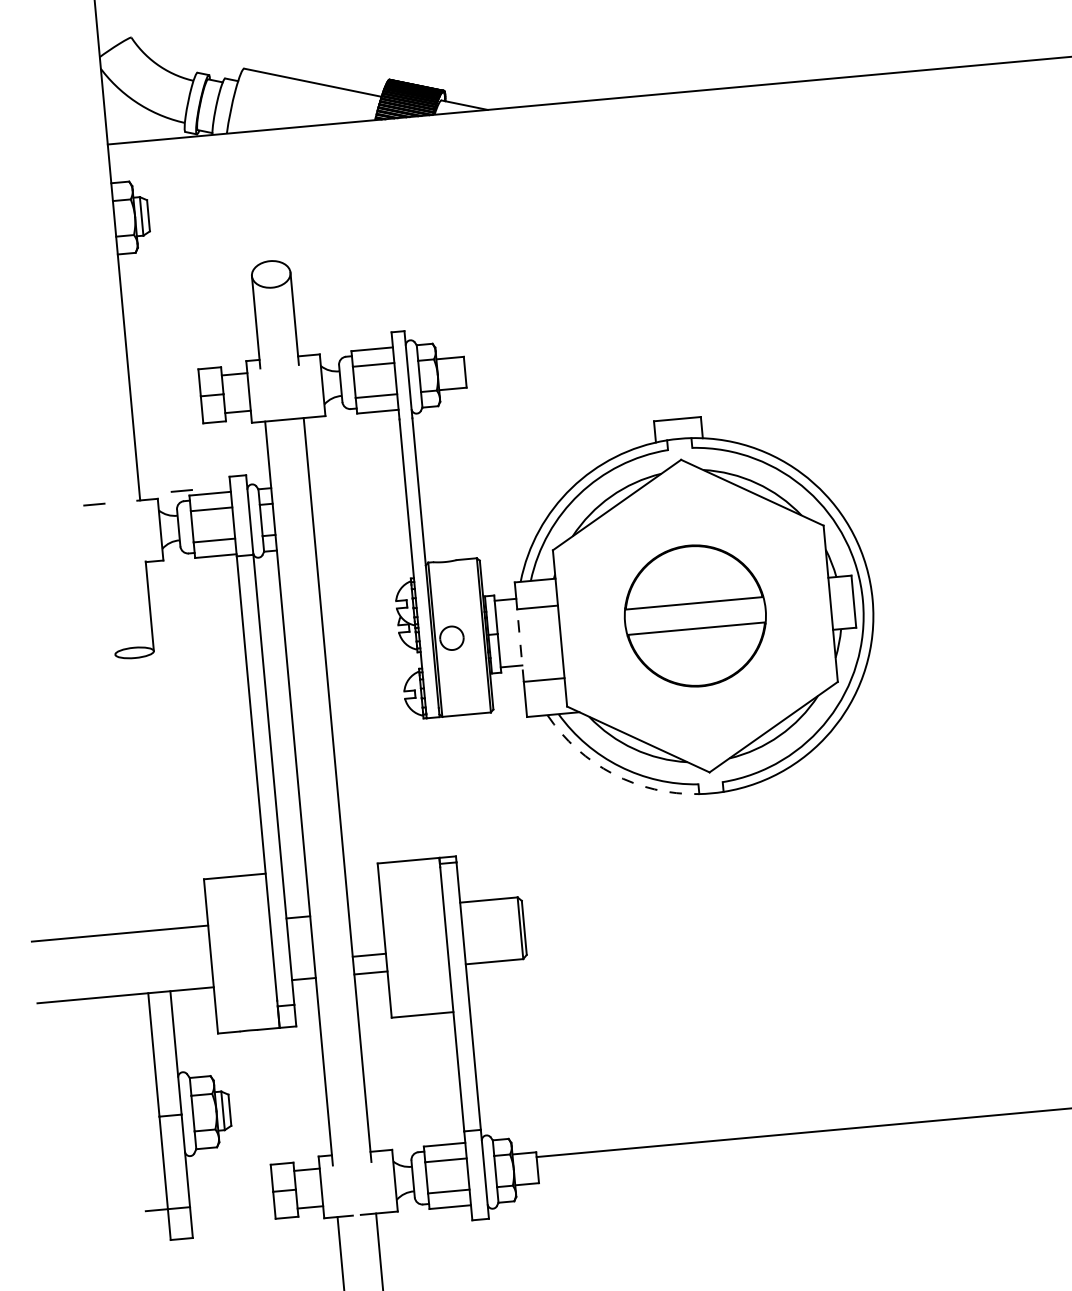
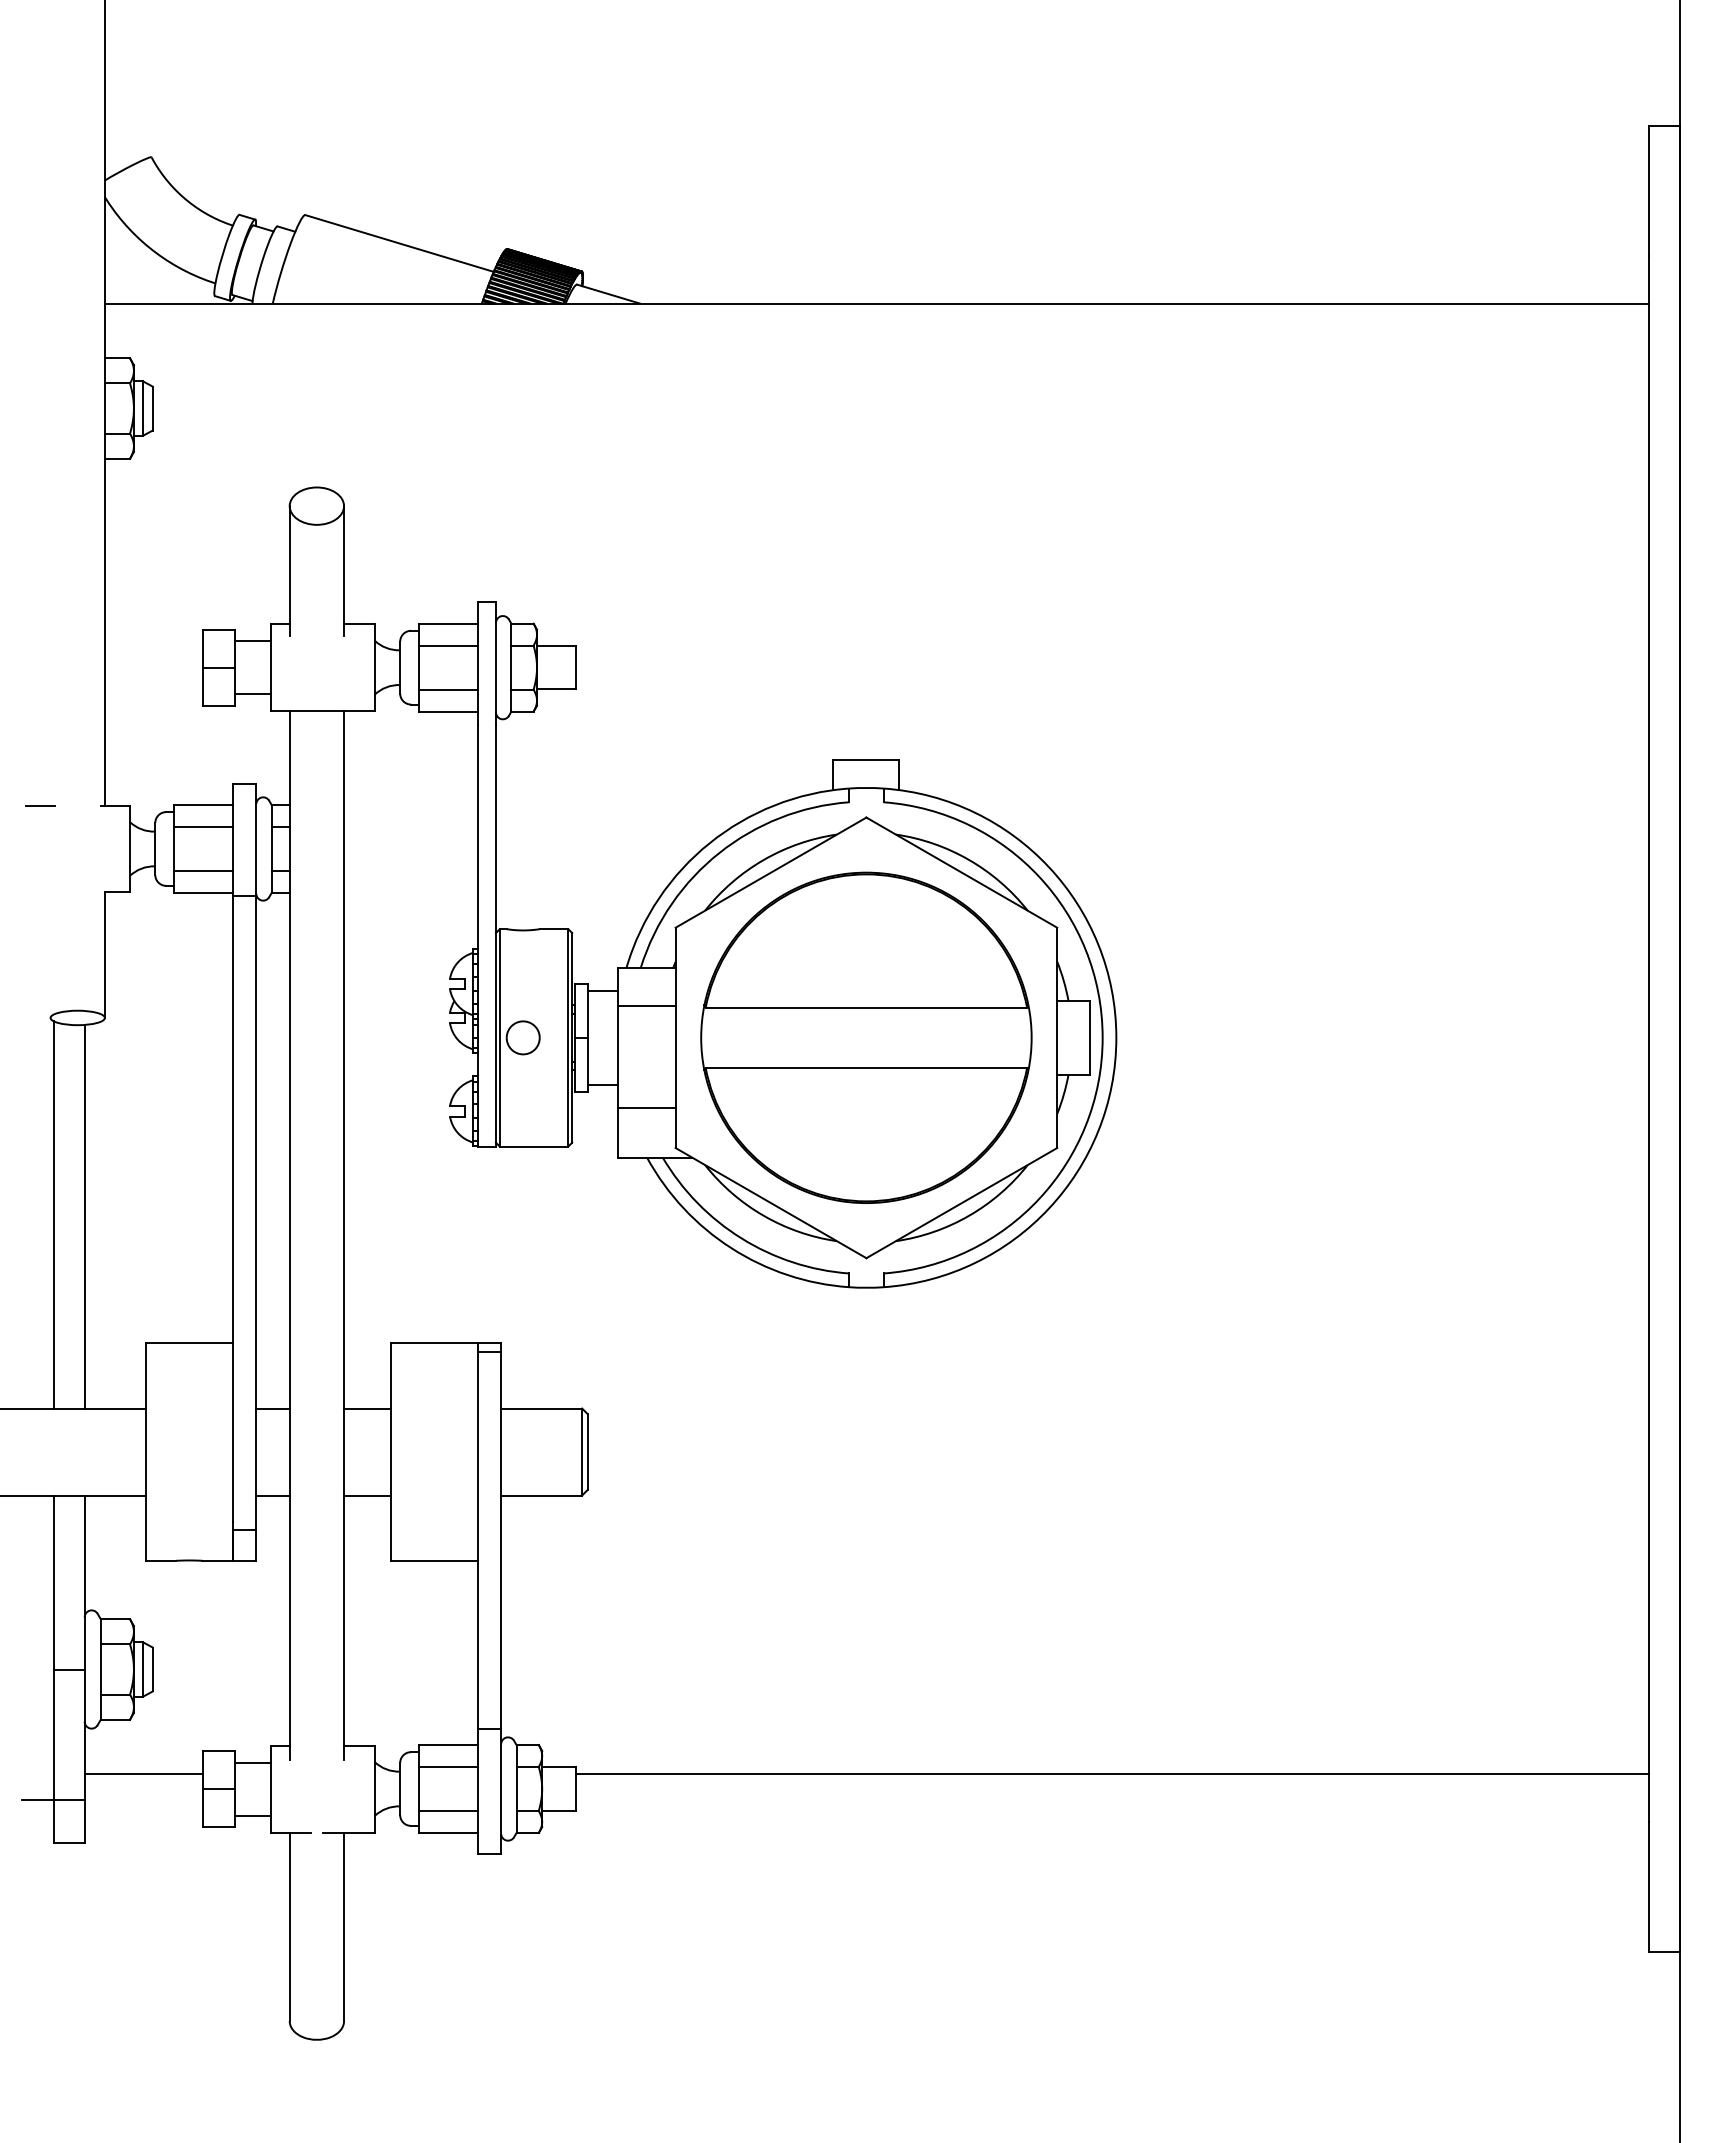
line: (181, 490) -> (164, 797), removed
part: (695, 615) -> (866, 1037), size x1.67
line: (520, 645) -> (618, 1056), dashed -> solid
arc: (613, 774) -> (731, 1248), dashed -> solid
line: (130, 793) -> (53, 1214), added
line: (152, 793) -> (84, 1216), added
line: (369, 955) -> (367, 1408), moved
line: (230, 1184) -> (143, 1773), added

